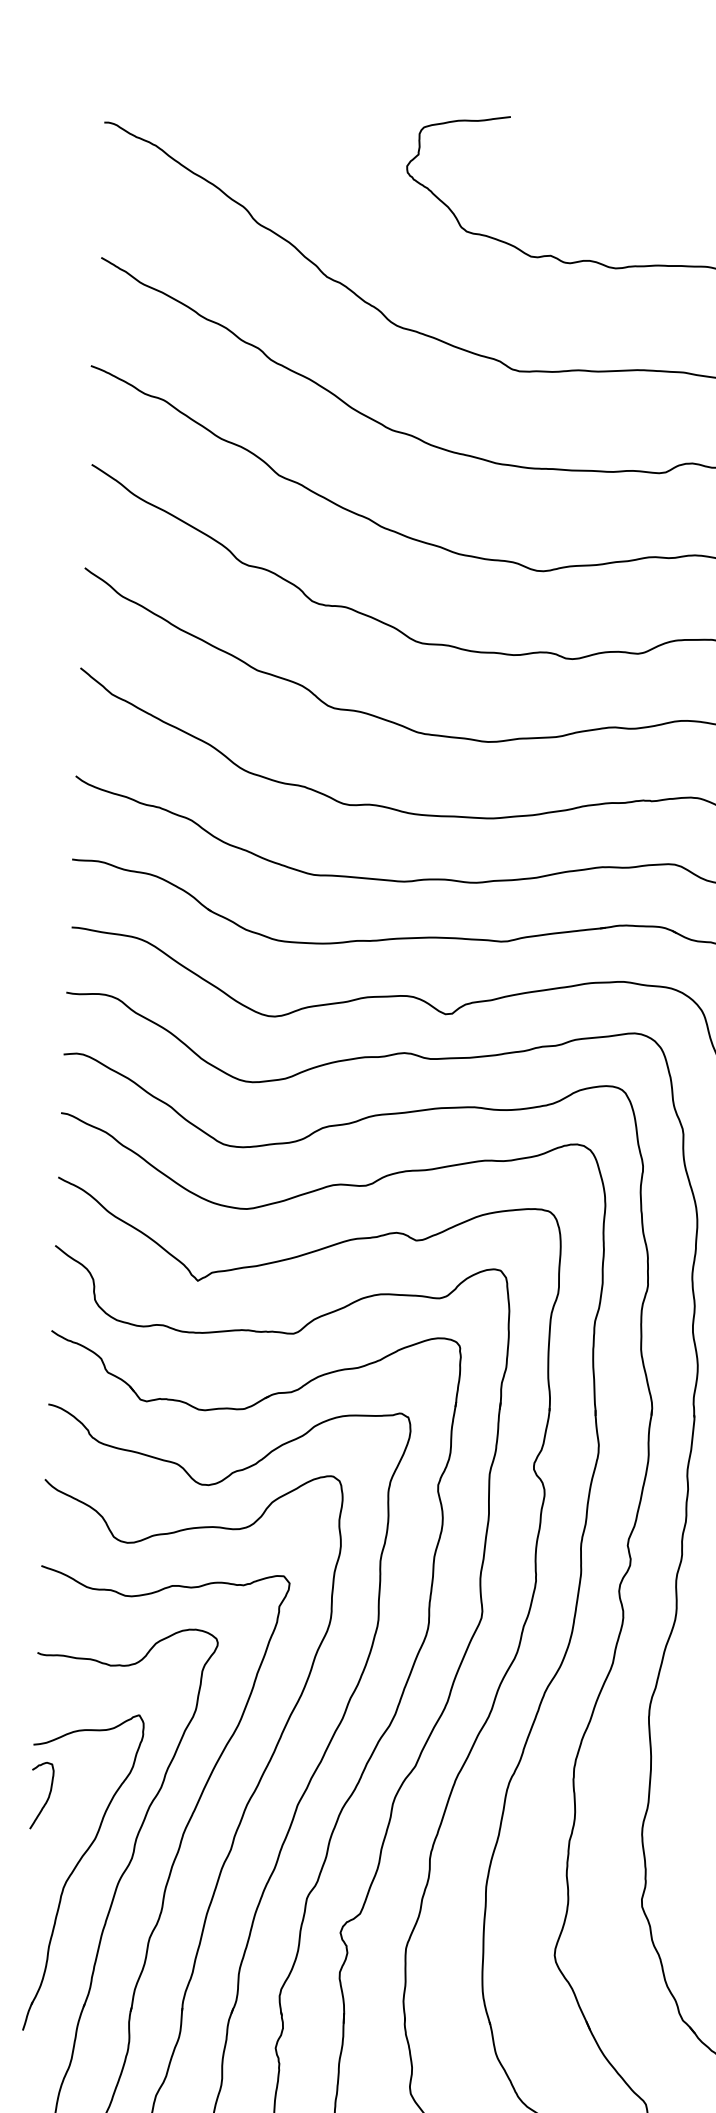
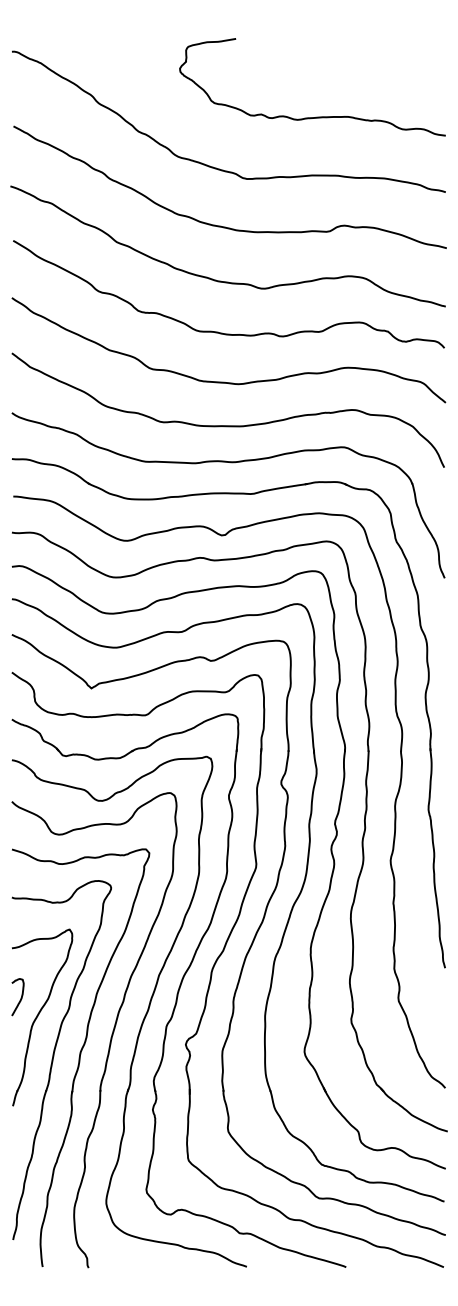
curve: (46, 1796) -> (20, 997), moved

